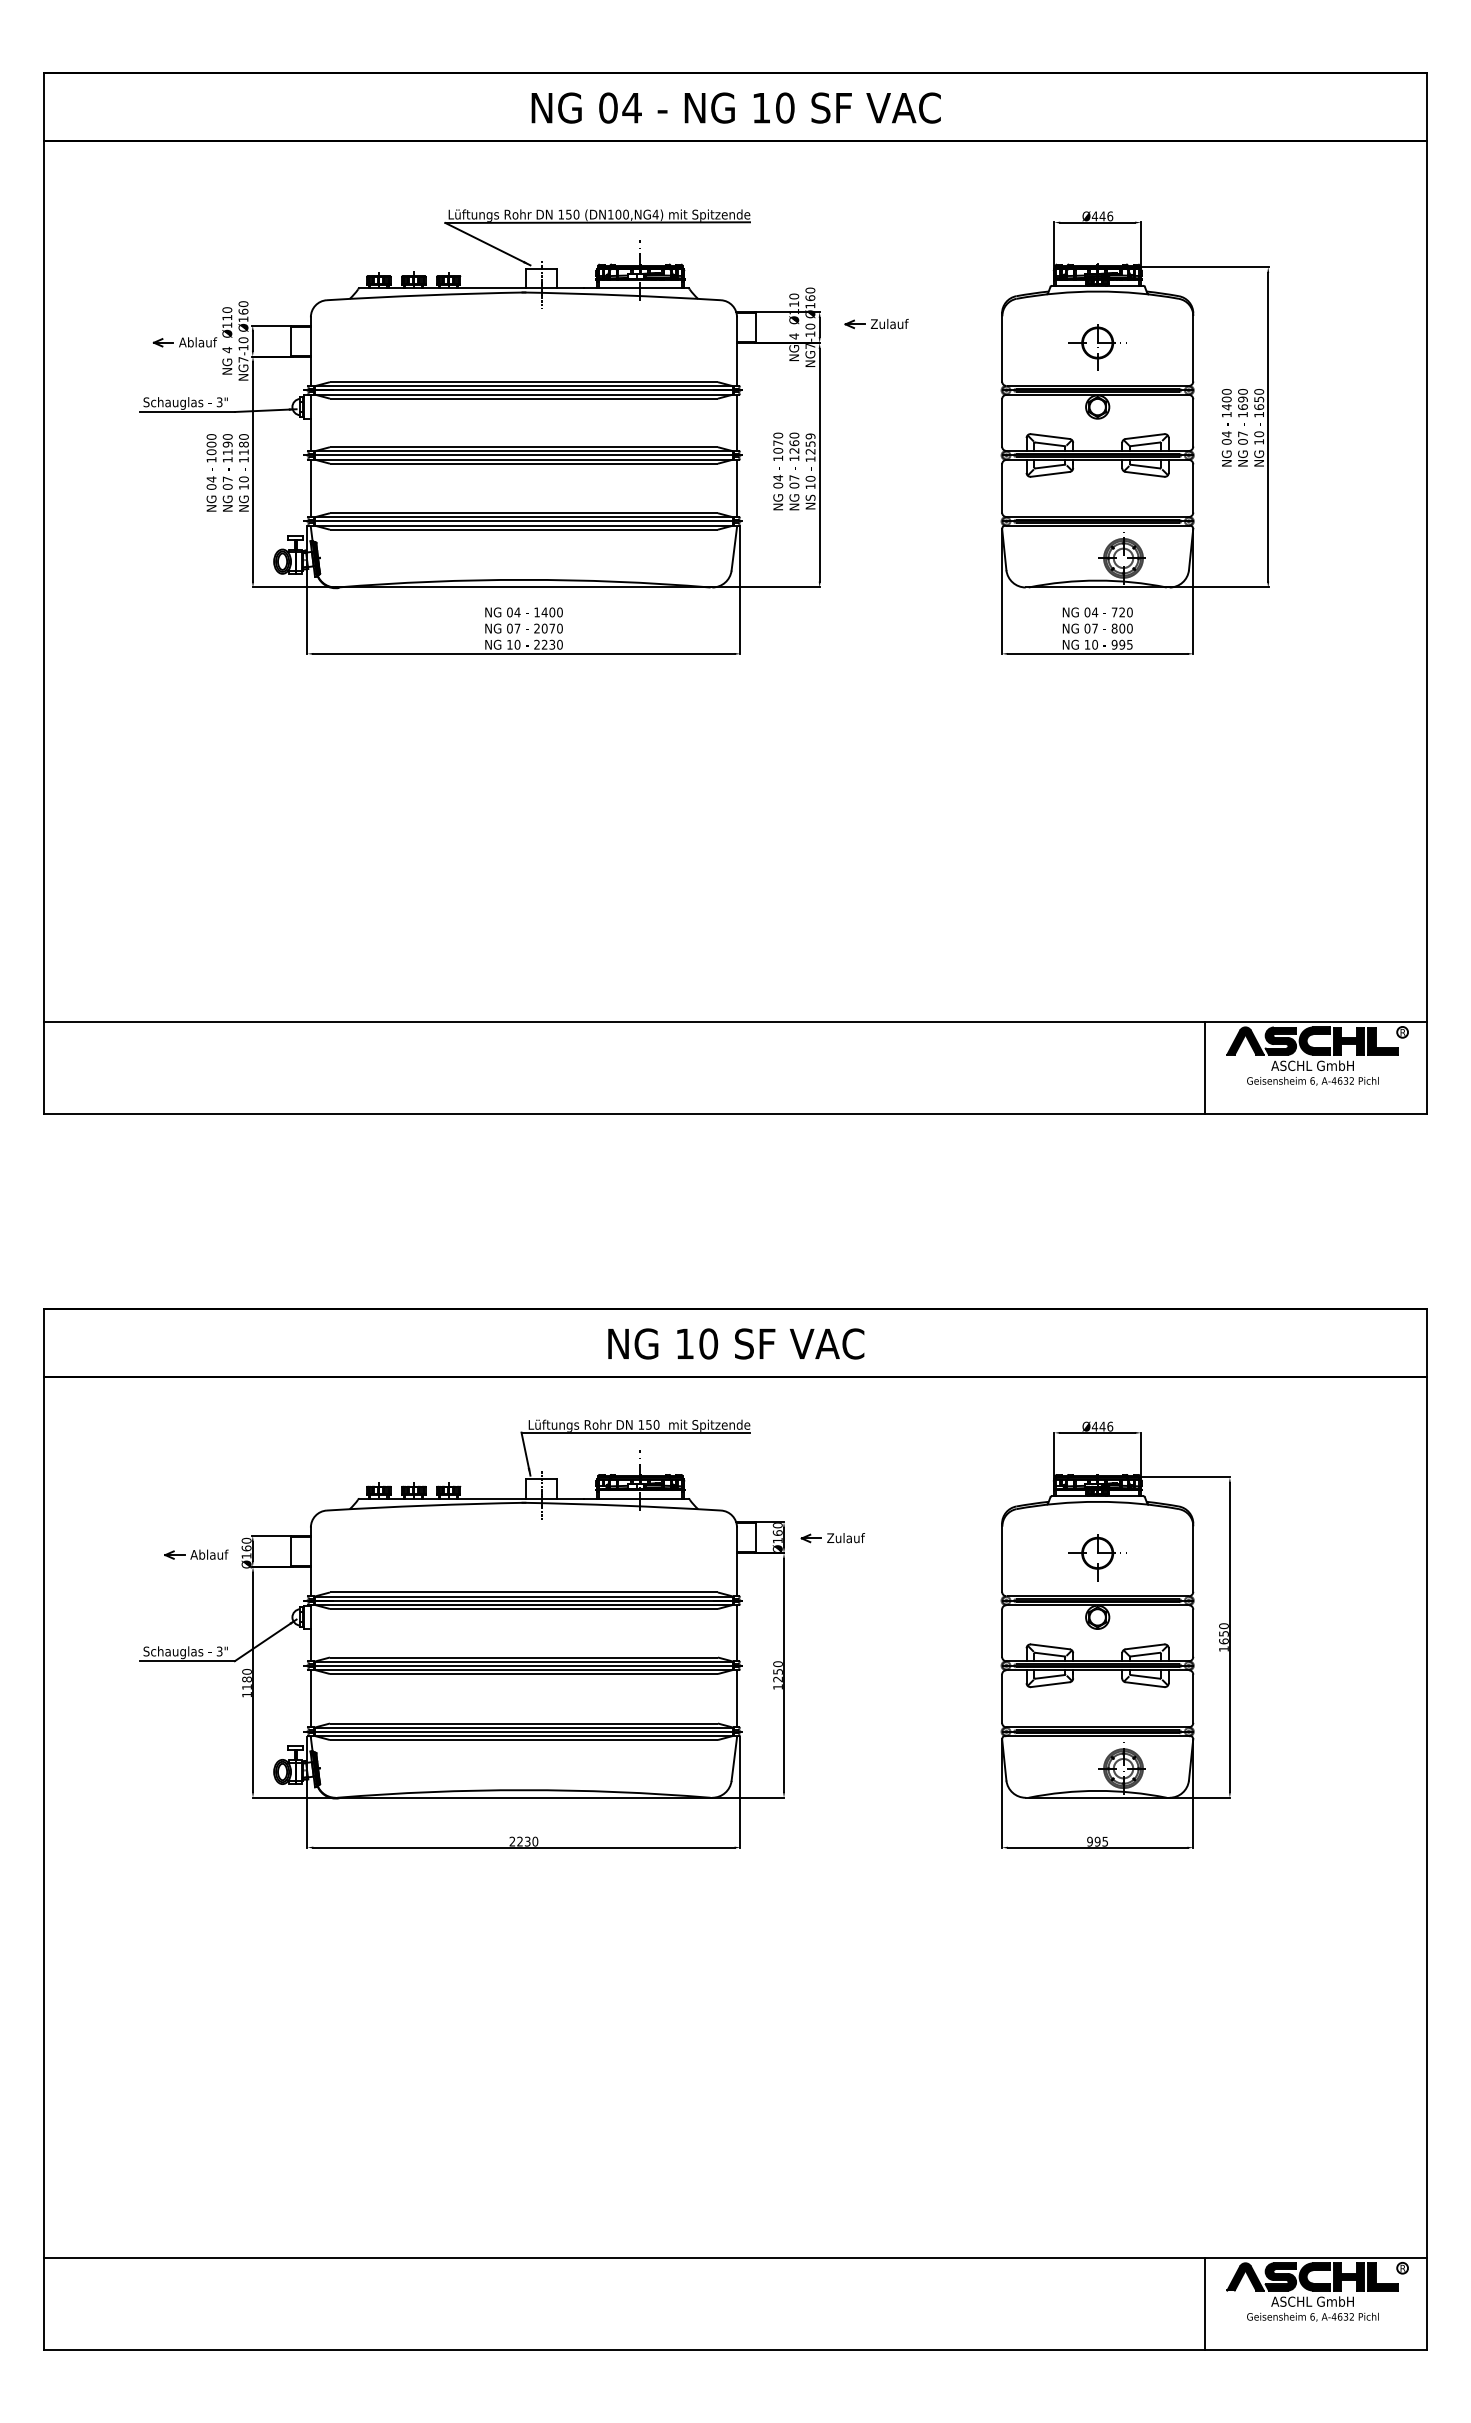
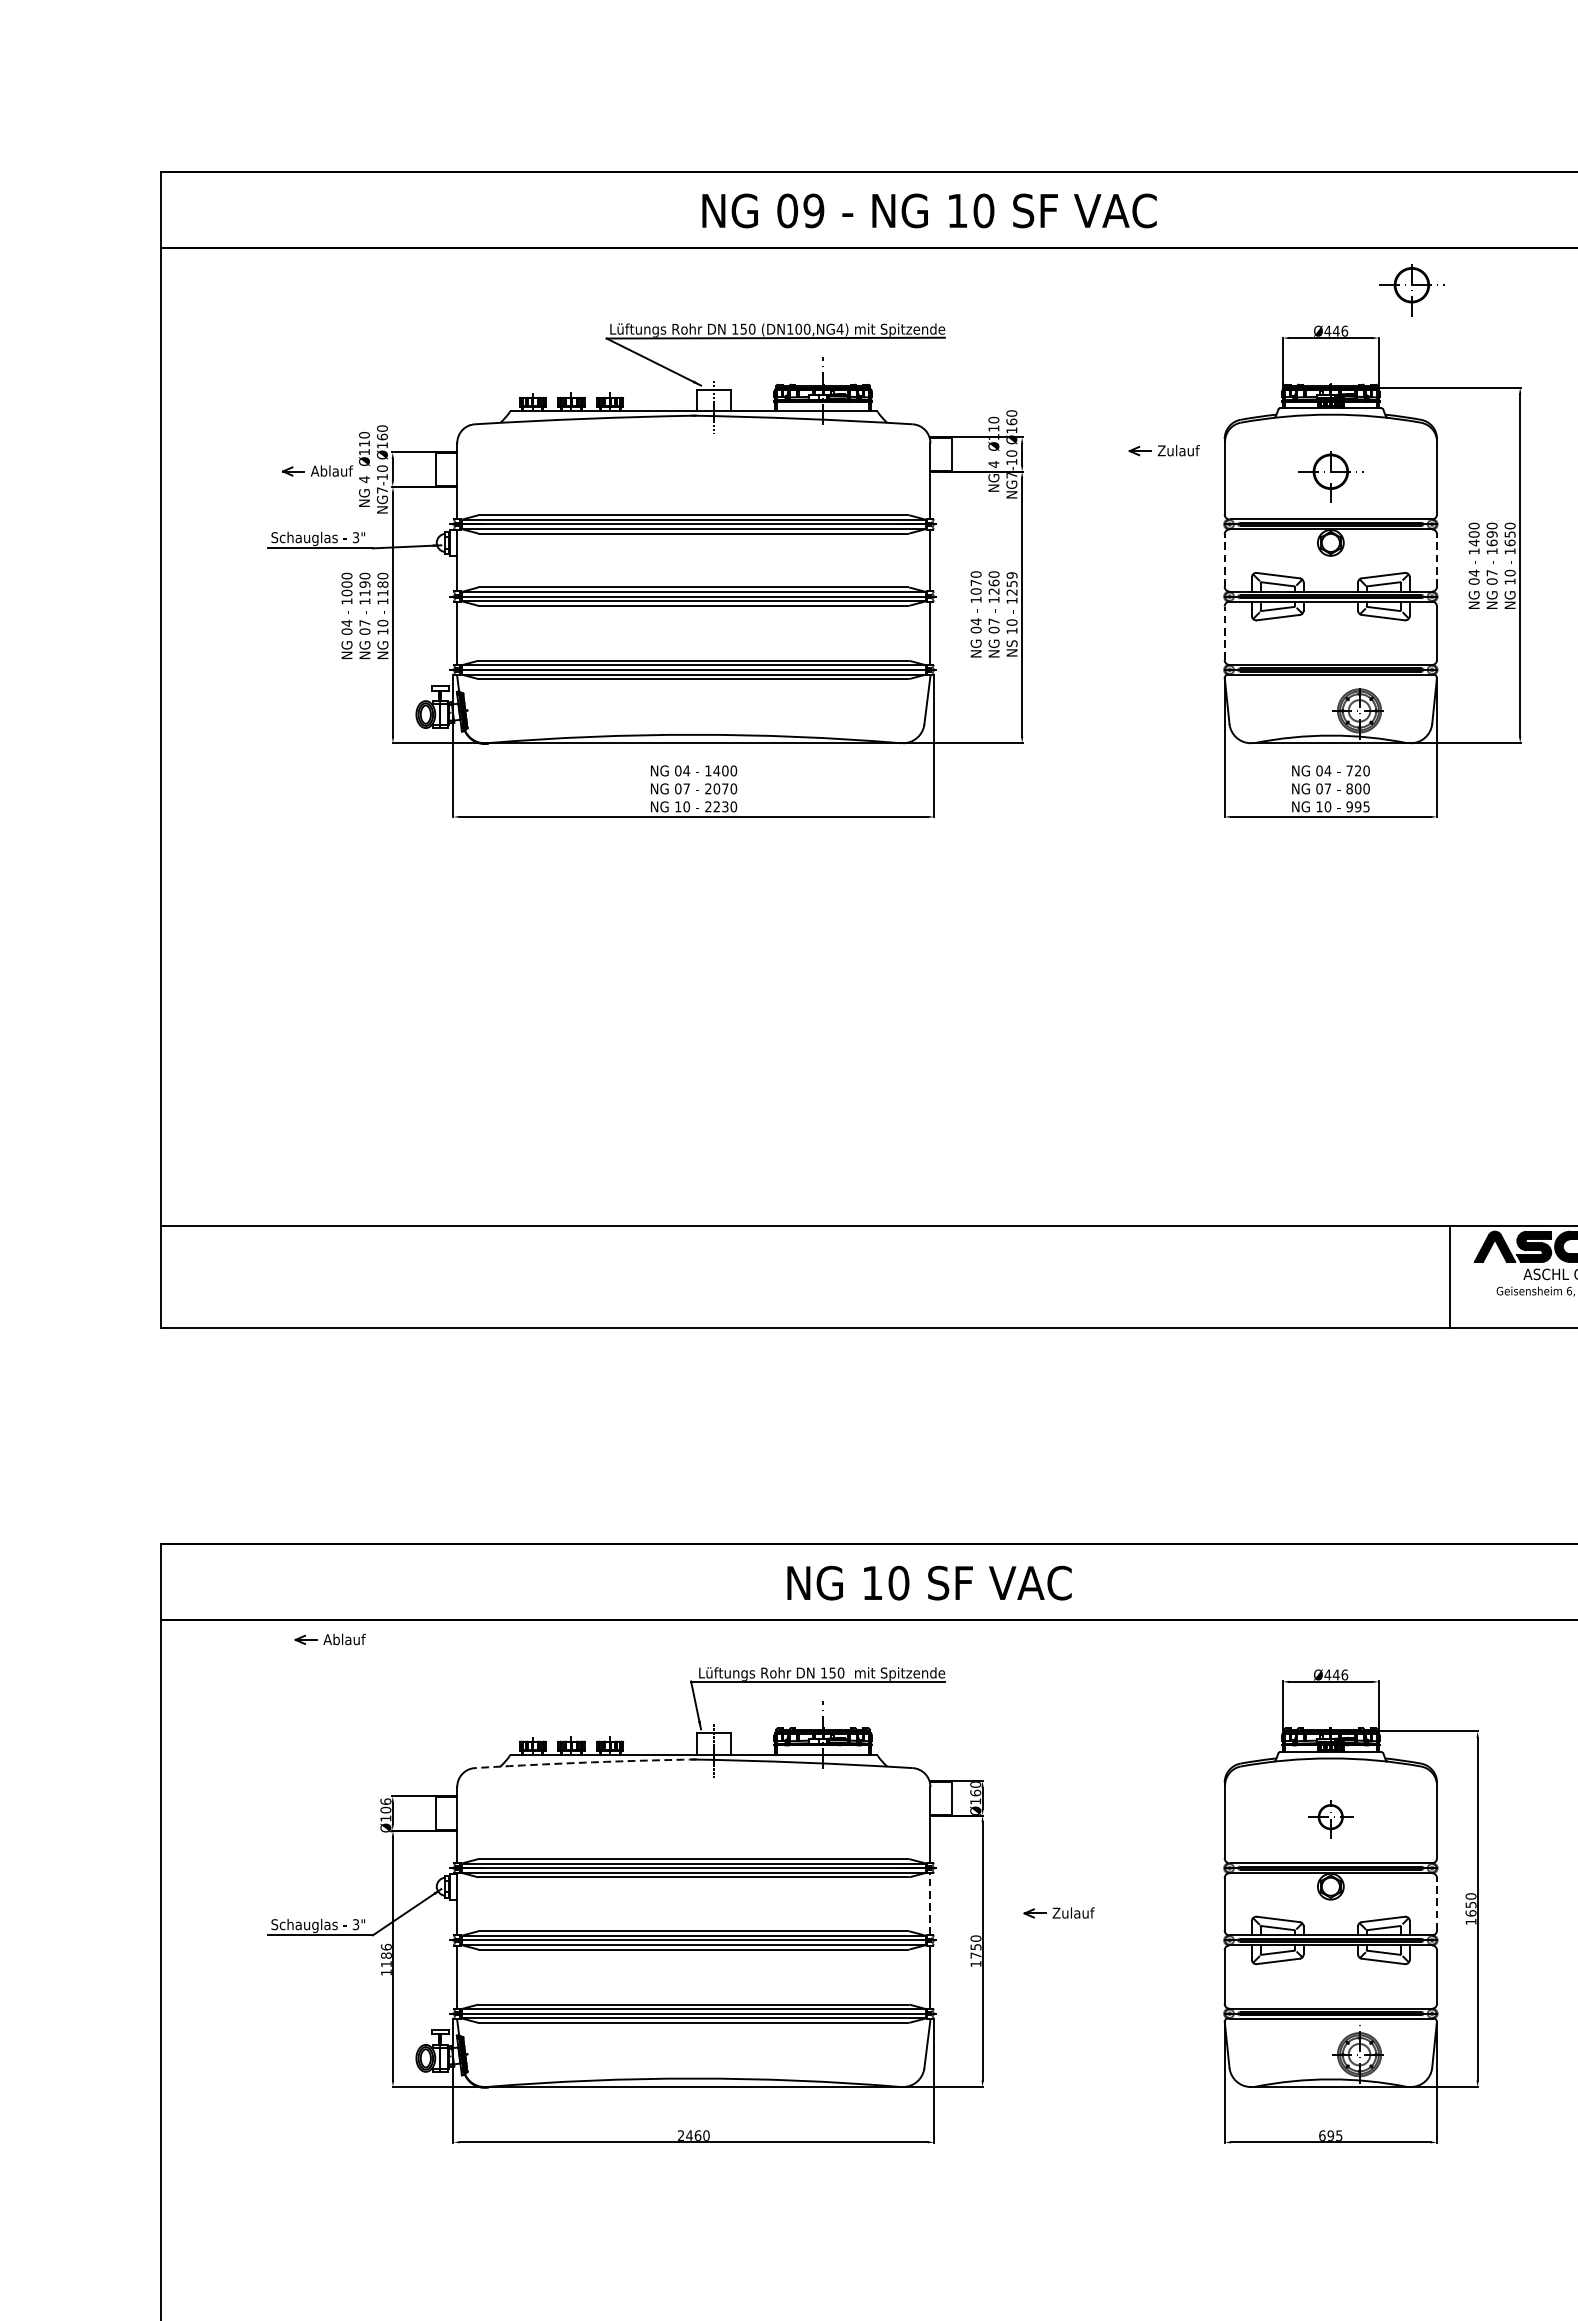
text: (631, 107) -> (813, 210), 04 -> 09
part: (1170, 179) -> (1411, 290), added
part: (876, 324) -> (1164, 451), moved
line: (1002, 422) -> (1225, 560), solid -> dashed
line: (1193, 422) -> (1437, 560), solid -> dashed
line: (1002, 487) -> (1225, 632), solid -> dashed
arc: (426, 1505) -> (585, 1762), solid -> dashed
part: (832, 1538) -> (1058, 1913), moved
text: (246, 1544) -> (385, 1805), Ø160 -> Ø106
part: (196, 1554) -> (330, 1639), moved
part: (1097, 1557) -> (1330, 1820), size x0.7
line: (737, 1633) -> (930, 1904), solid -> dashed
line: (1193, 1633) -> (1437, 1904), solid -> dashed
text: (246, 1671) -> (385, 1946), 1180 -> 1186
text: (777, 1679) -> (975, 1955), 1250 -> 1750
text: (523, 1841) -> (693, 2135), 2230 -> 2460
text: (1090, 1841) -> (1322, 2135), 995 -> 695

